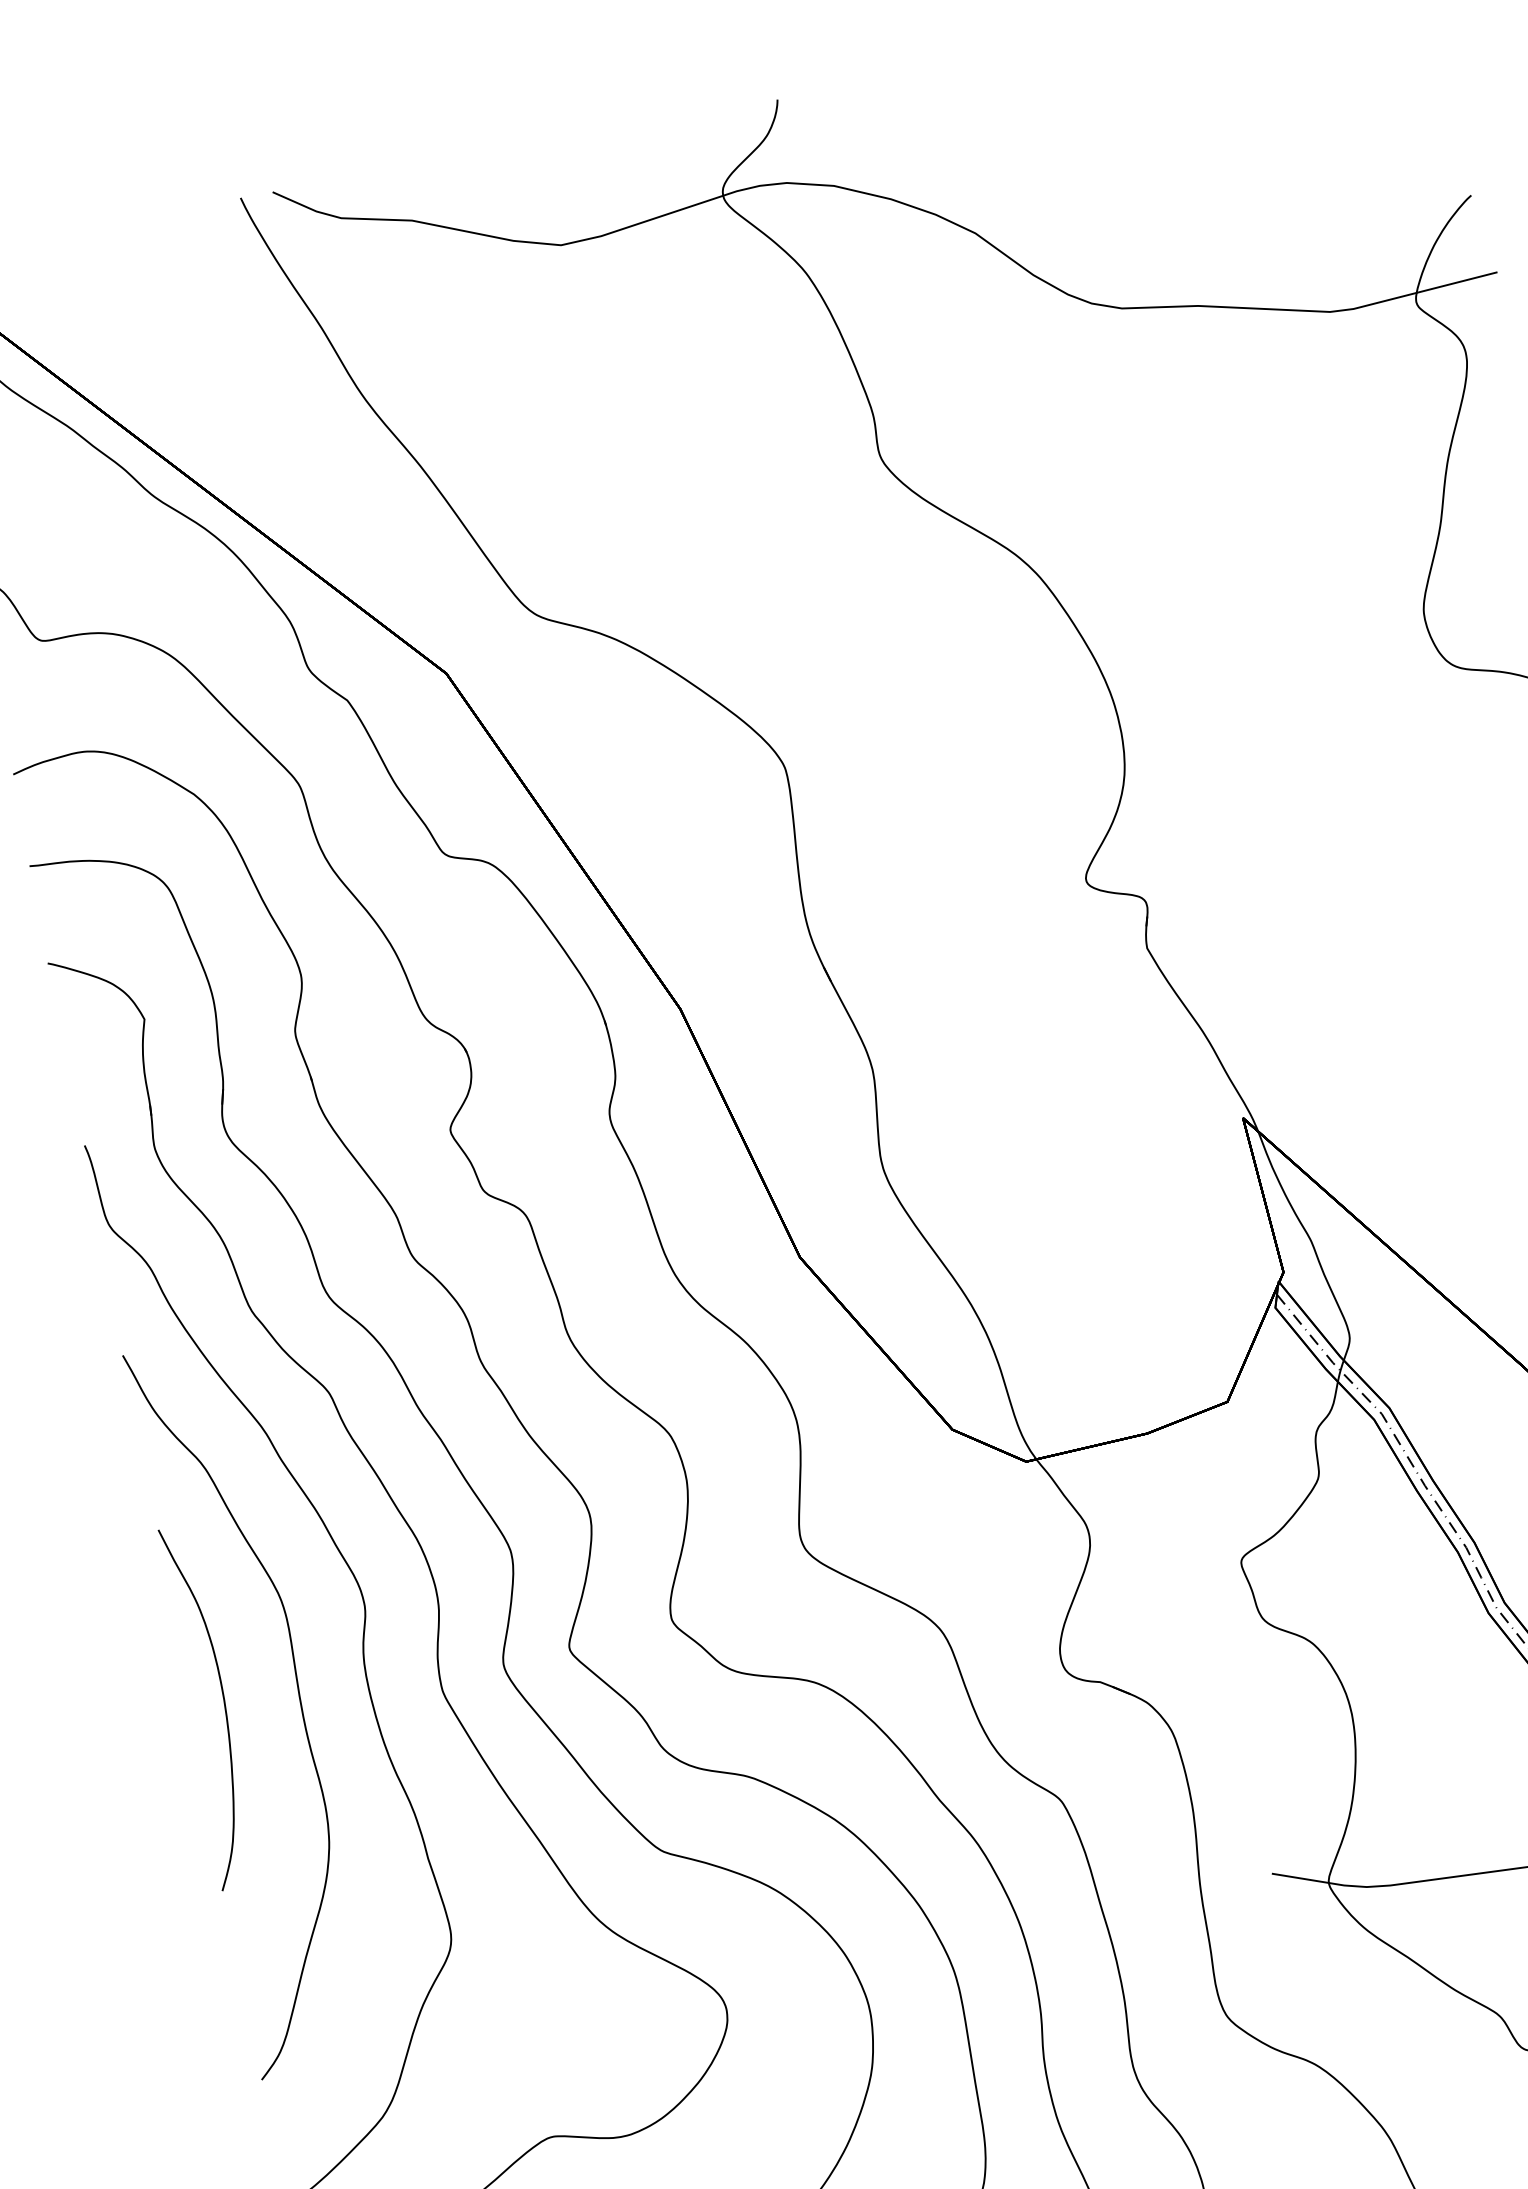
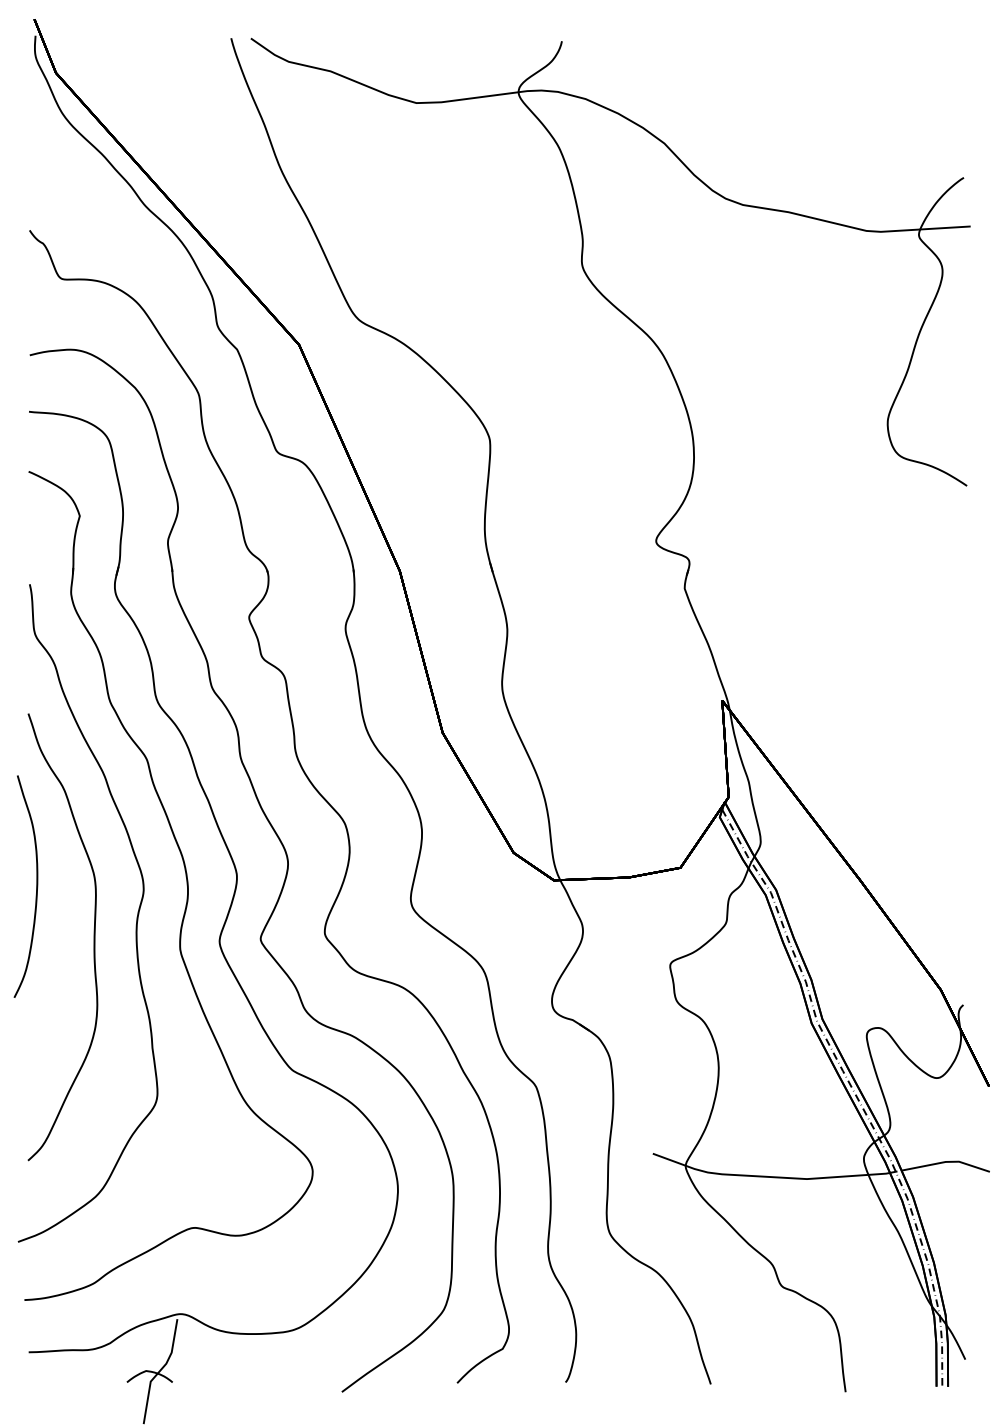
curve: (223, 1703) -> (36, 886), moved

